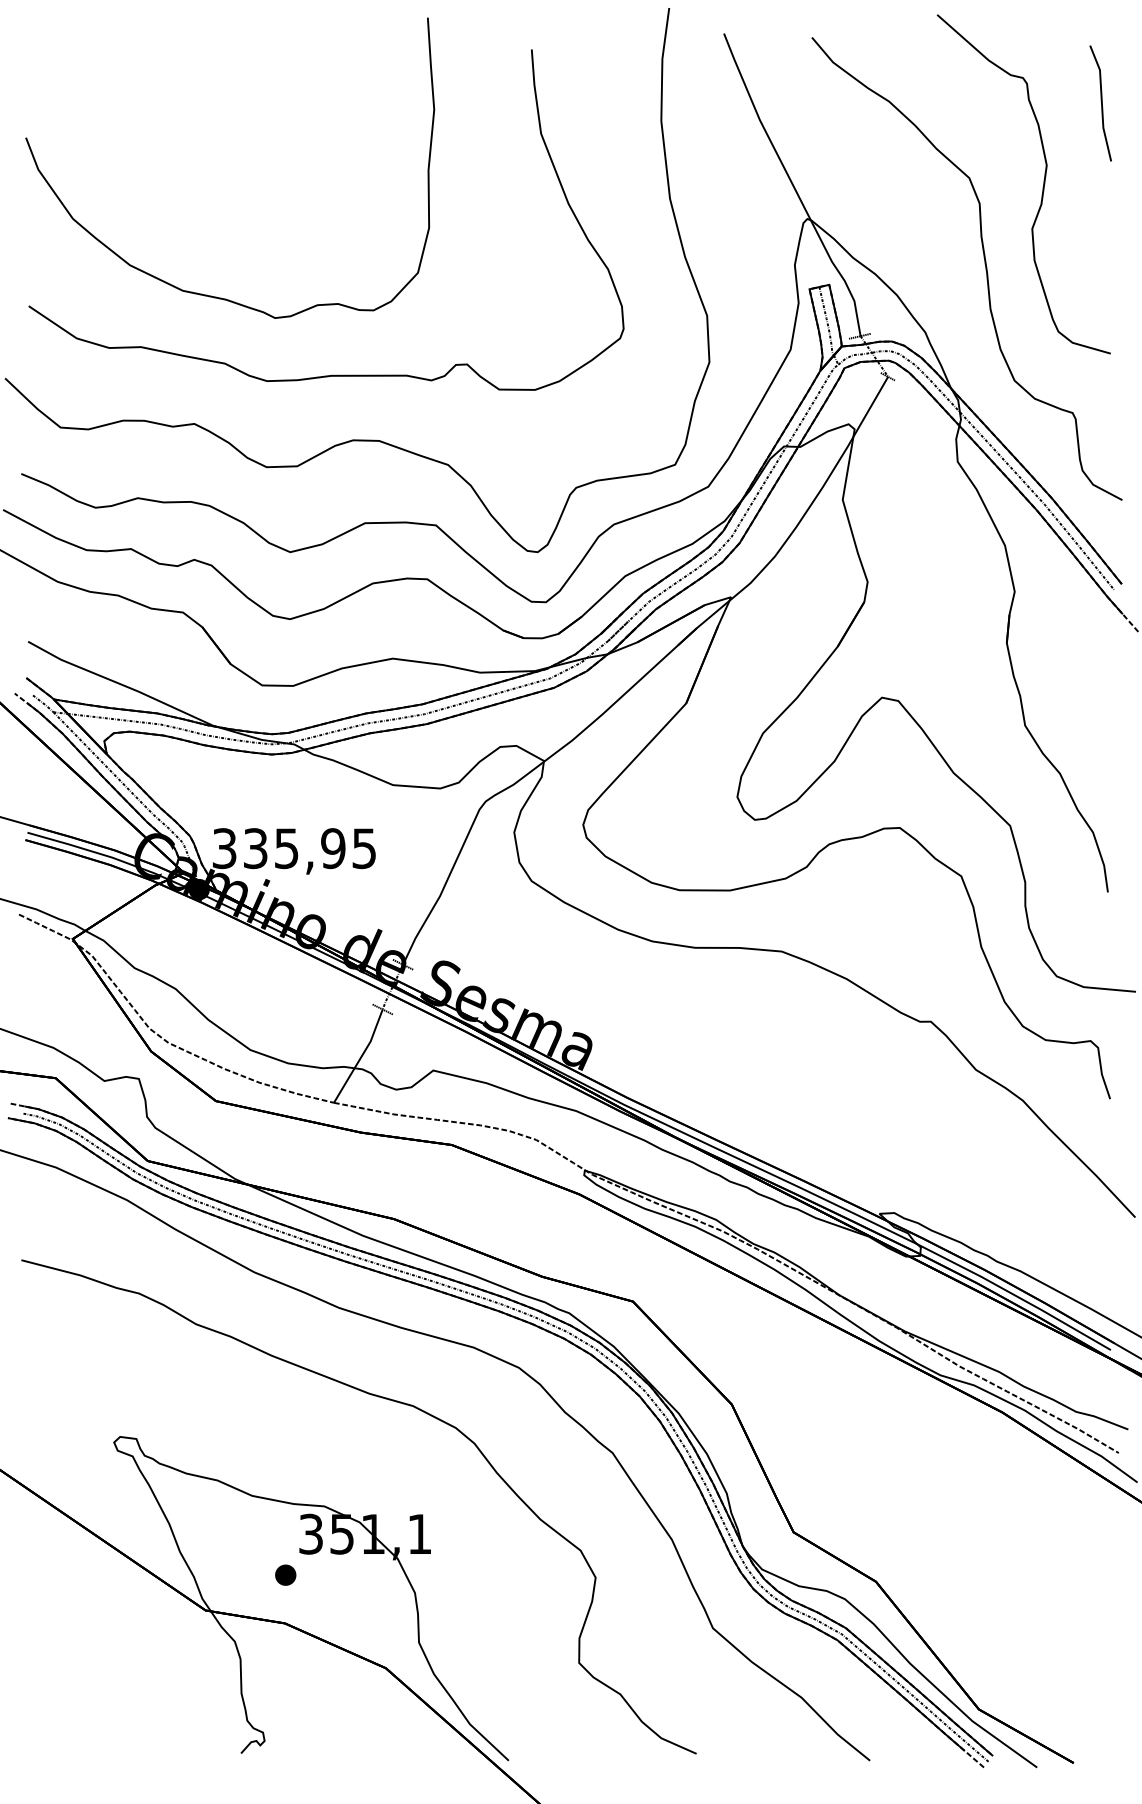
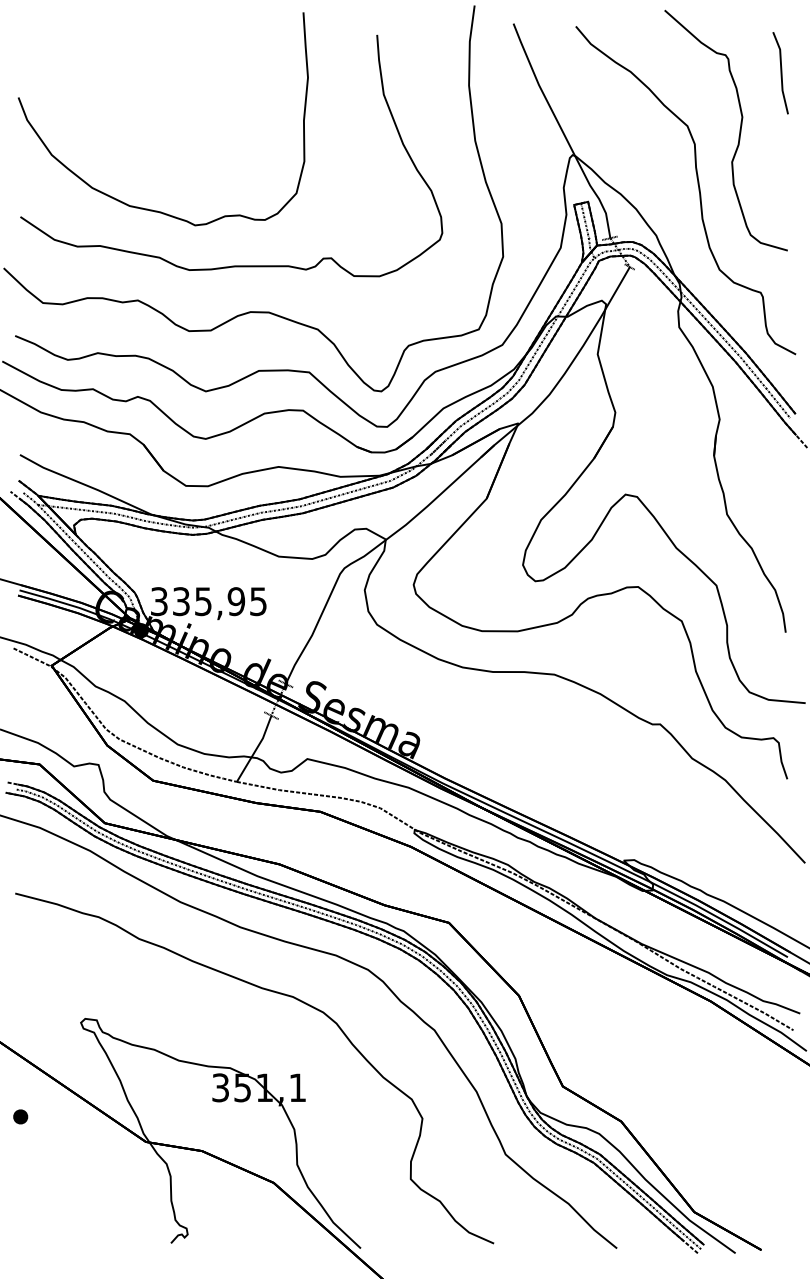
part: (285, 1574) -> (20, 1116), moved

